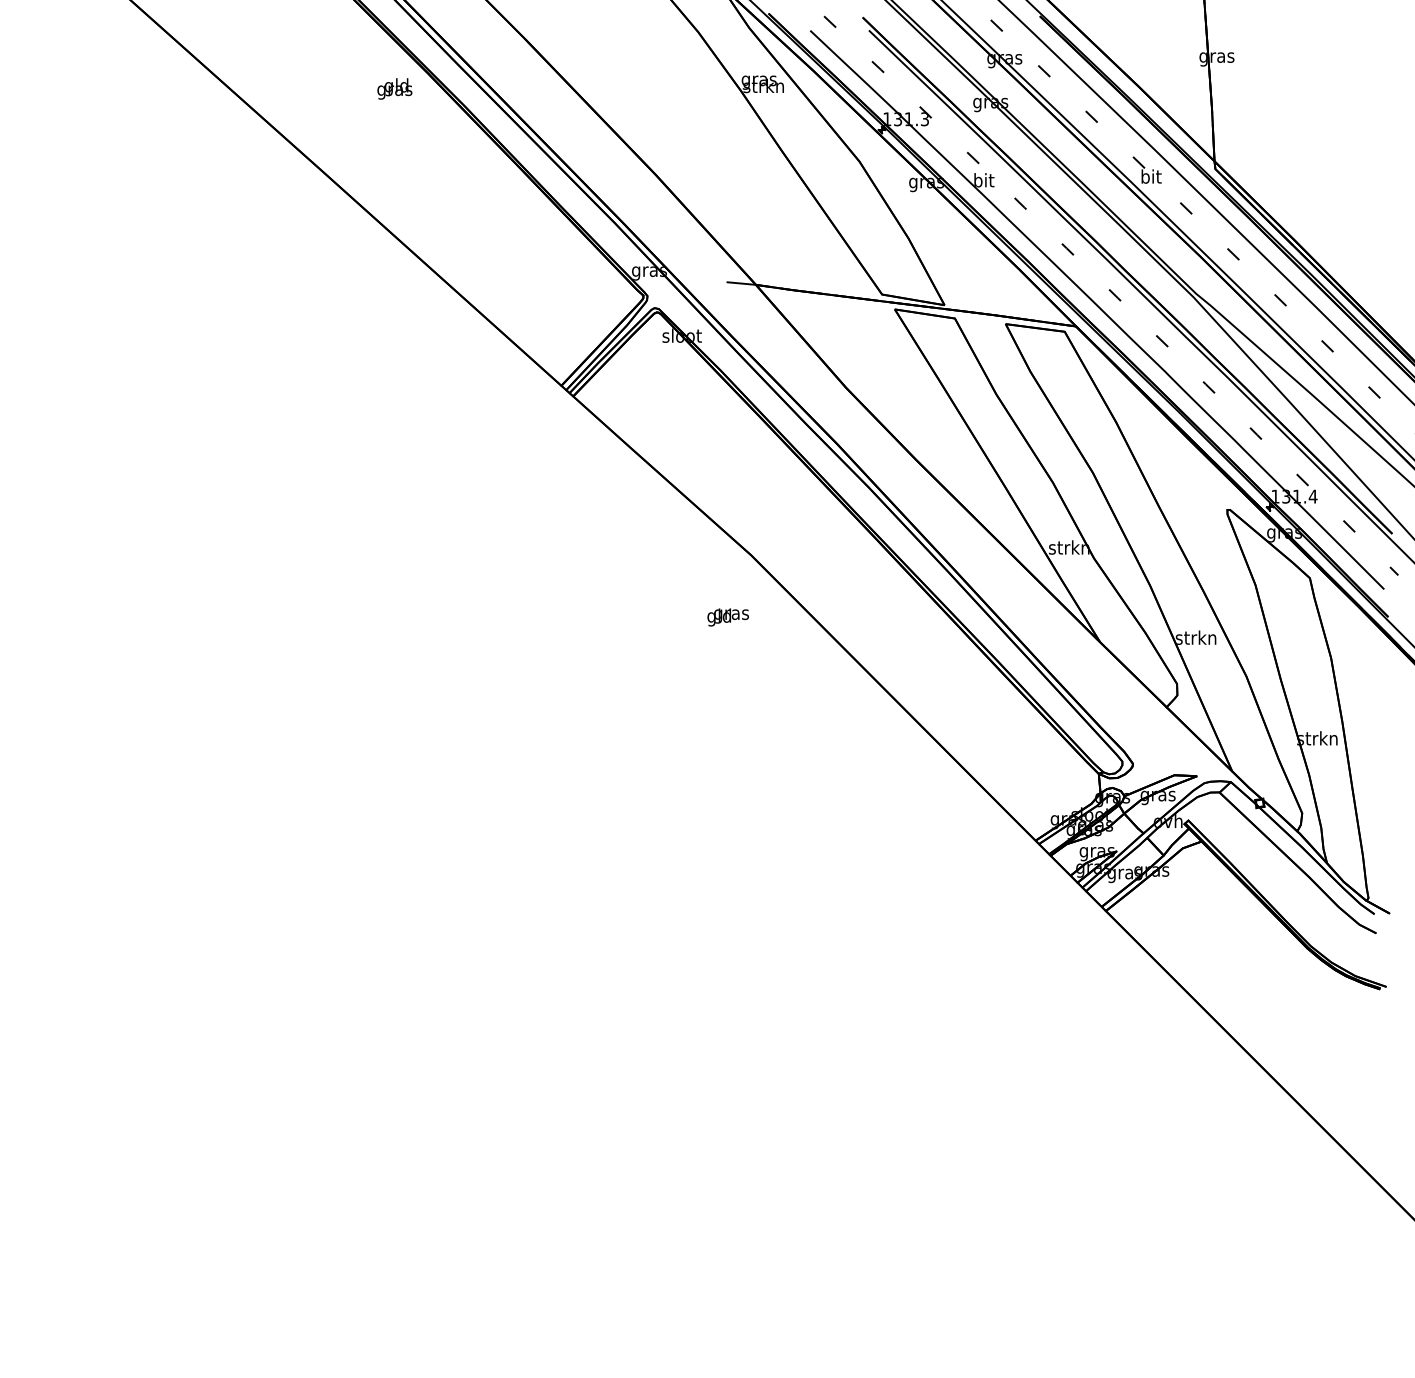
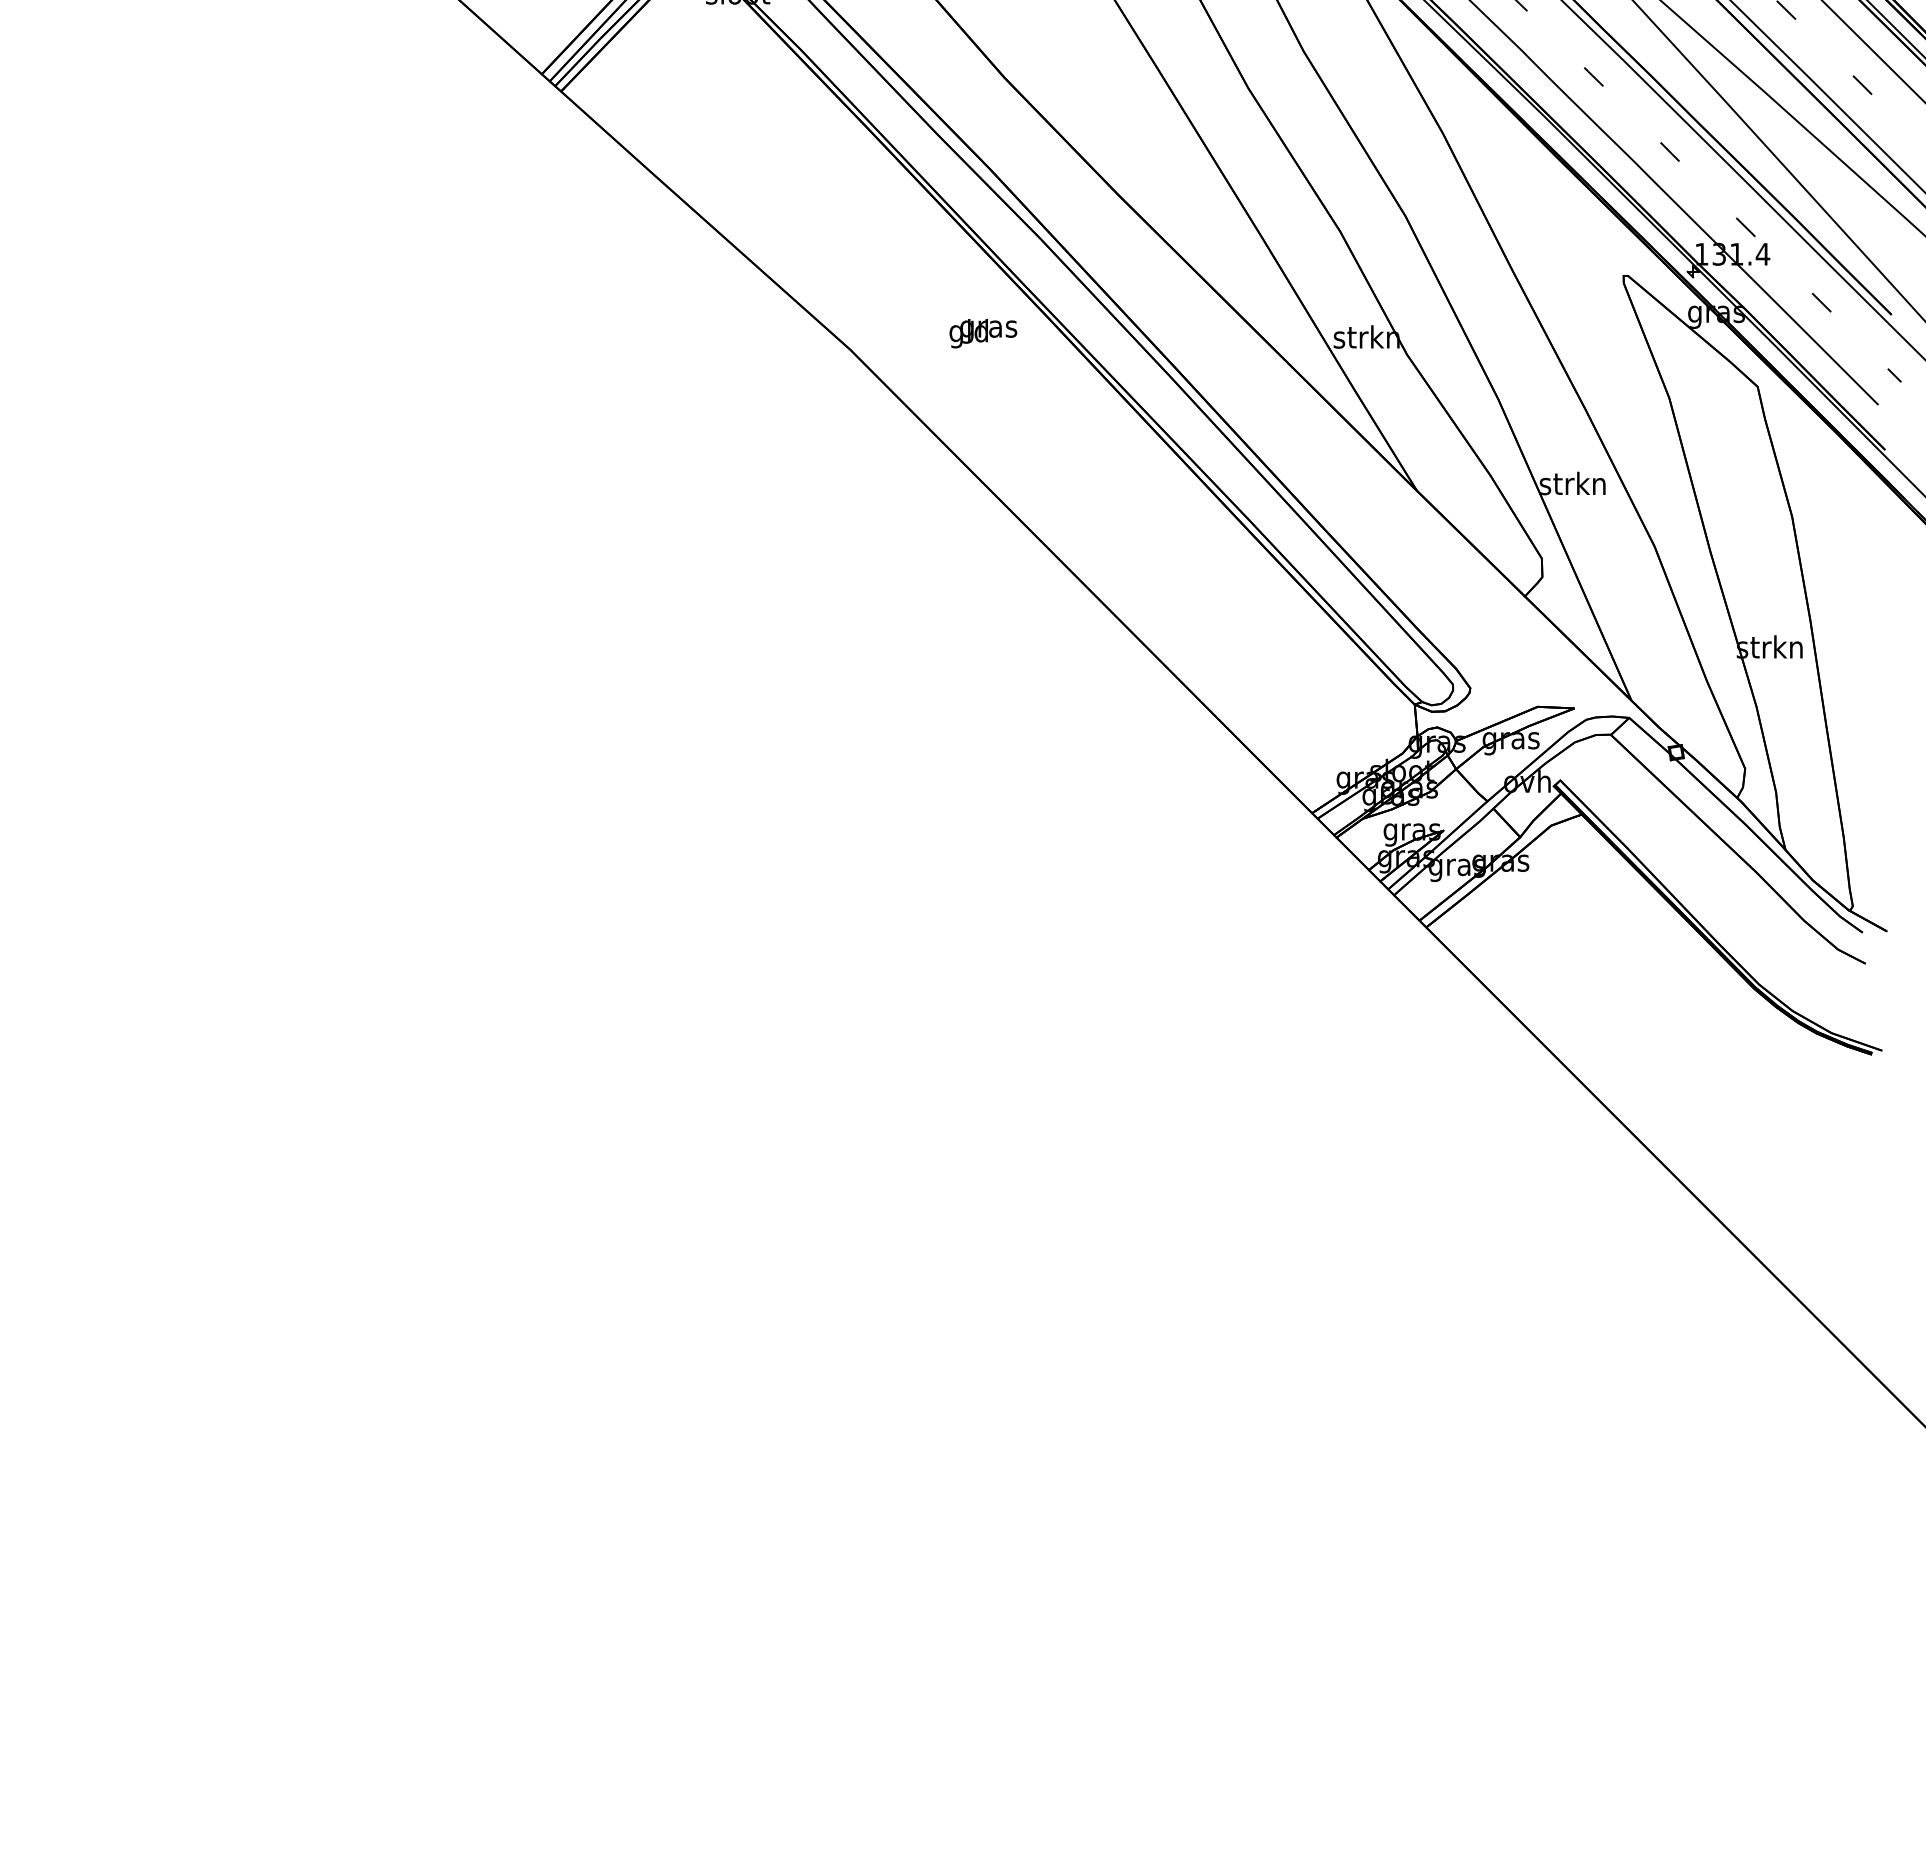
text: (727, 617) -> (982, 333), moved

